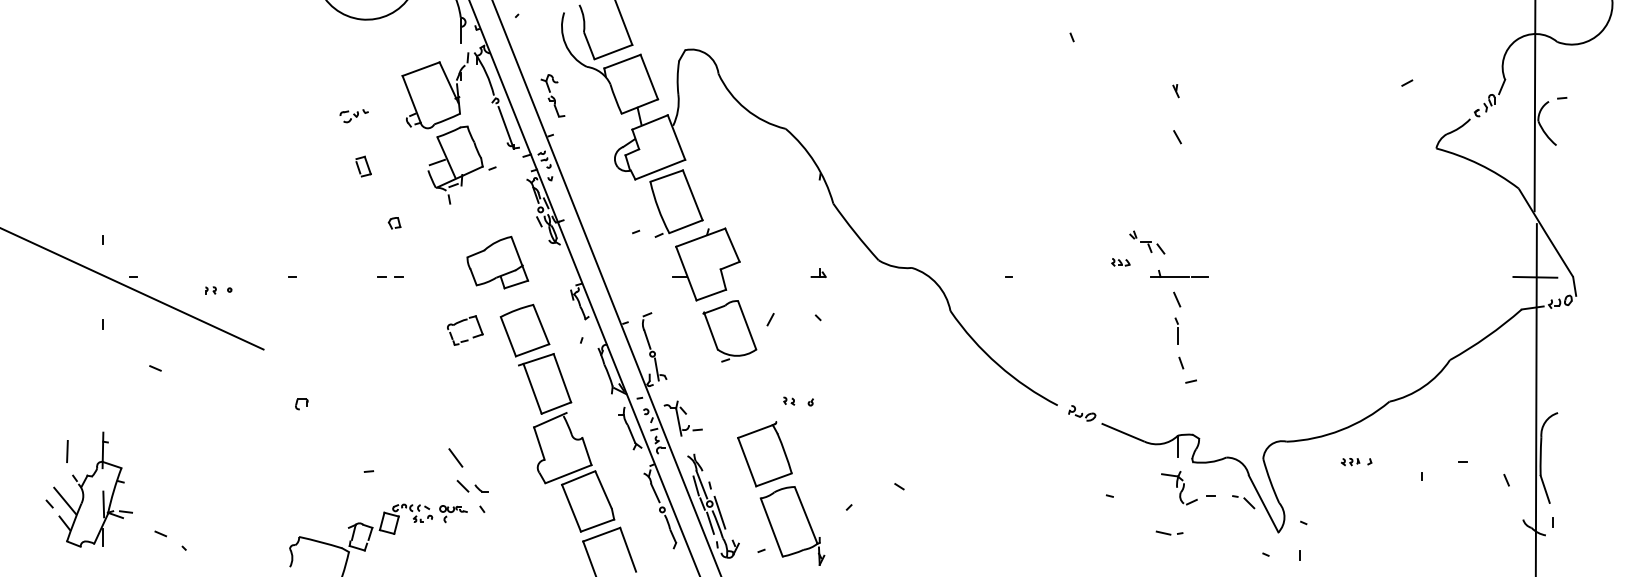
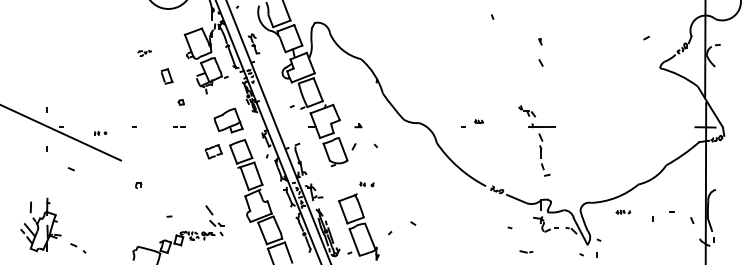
part: (353, 116) -> (144, 53), moved
part: (362, 166) -> (166, 76), size x1.6
part: (1119, 262) -> (478, 121), moved
part: (819, 273) -> (358, 125), moved
line: (1169, 532) -> (526, 251), moved

